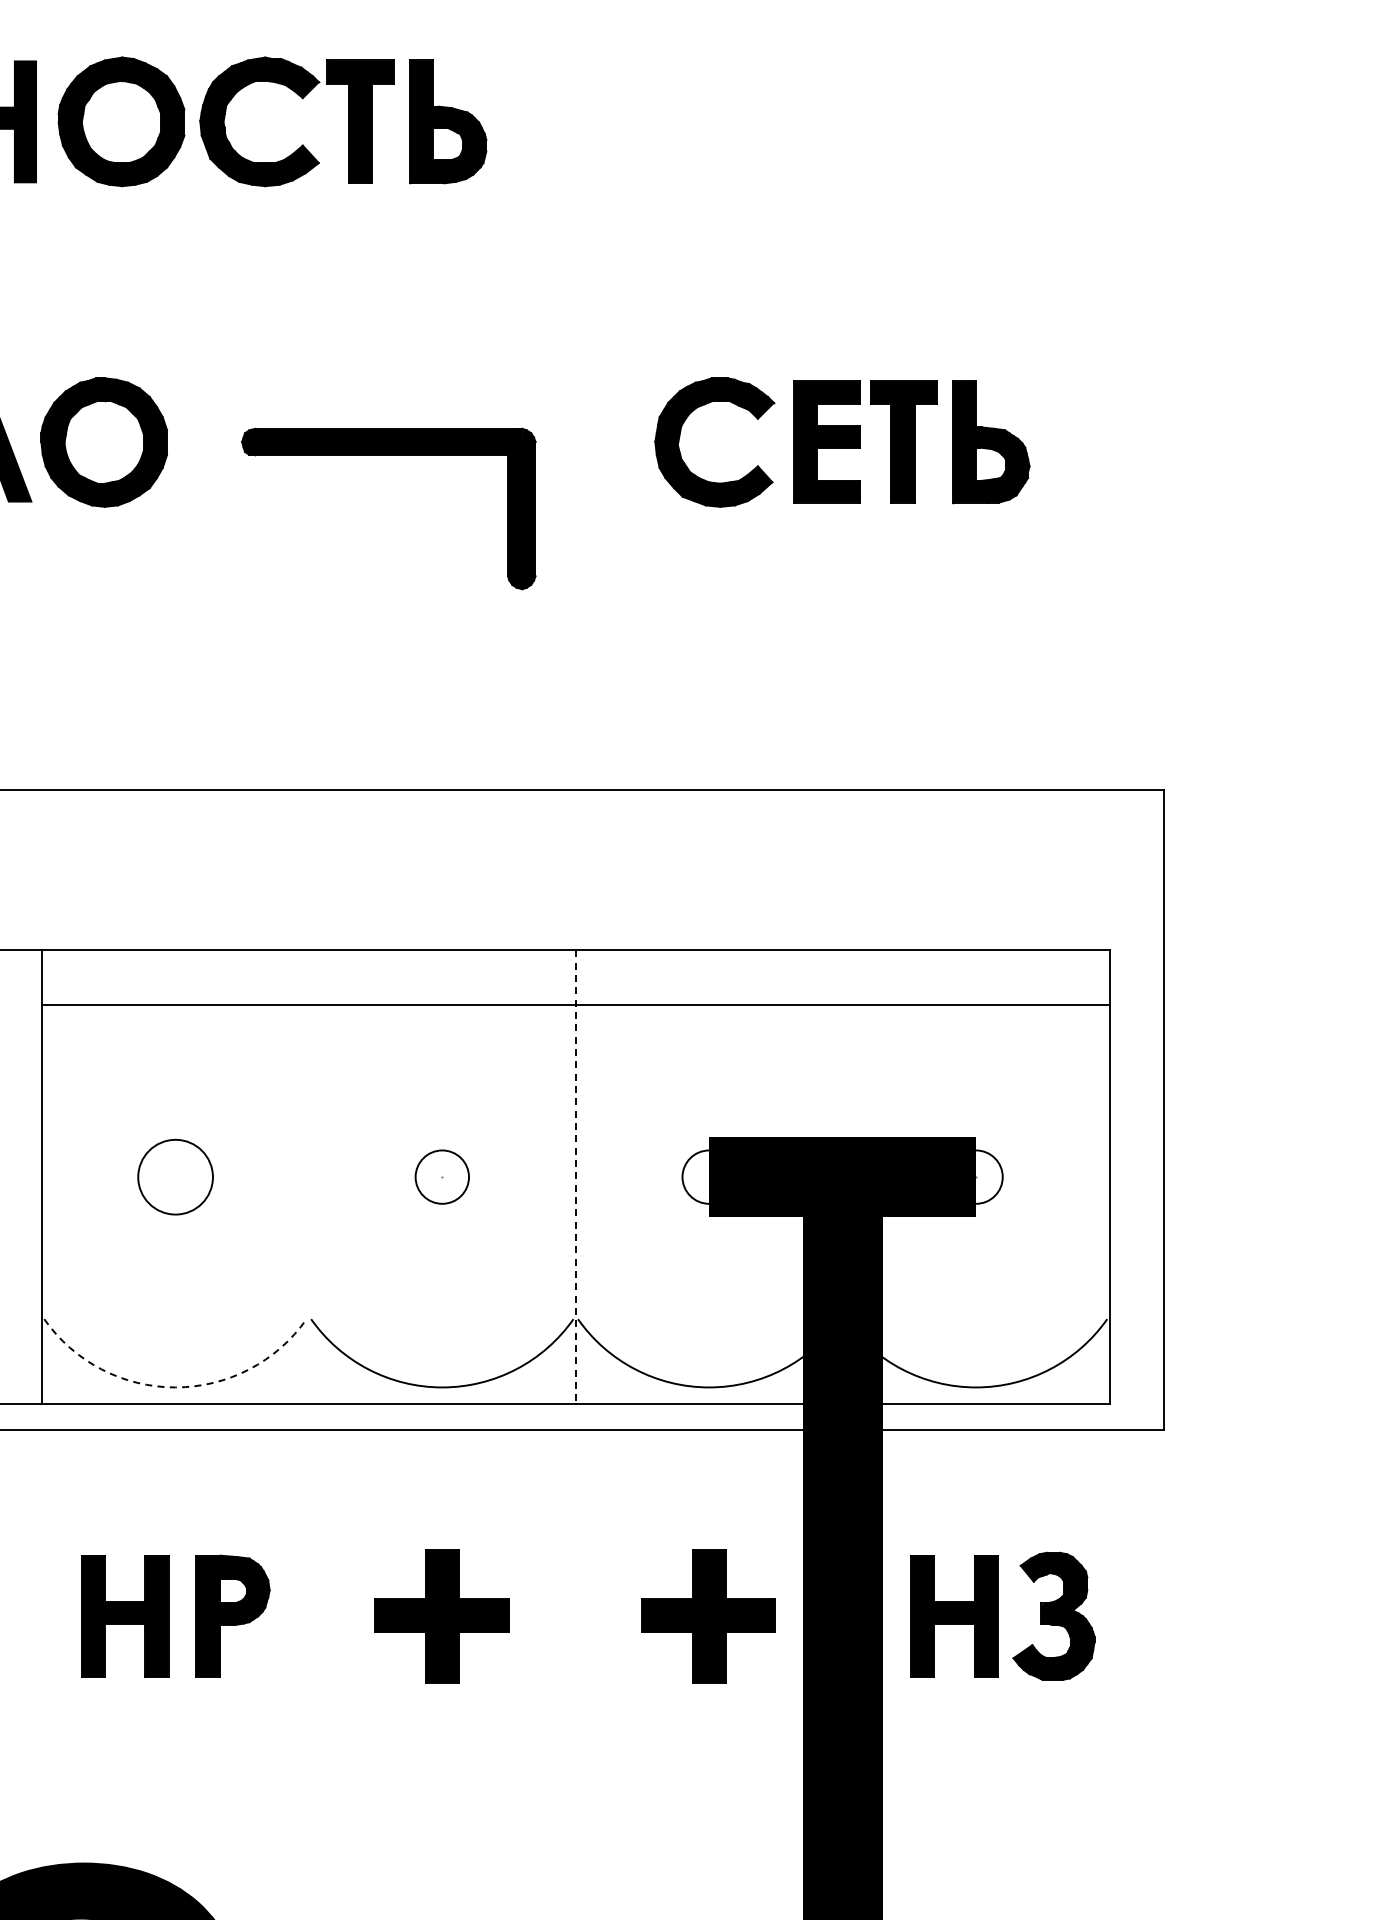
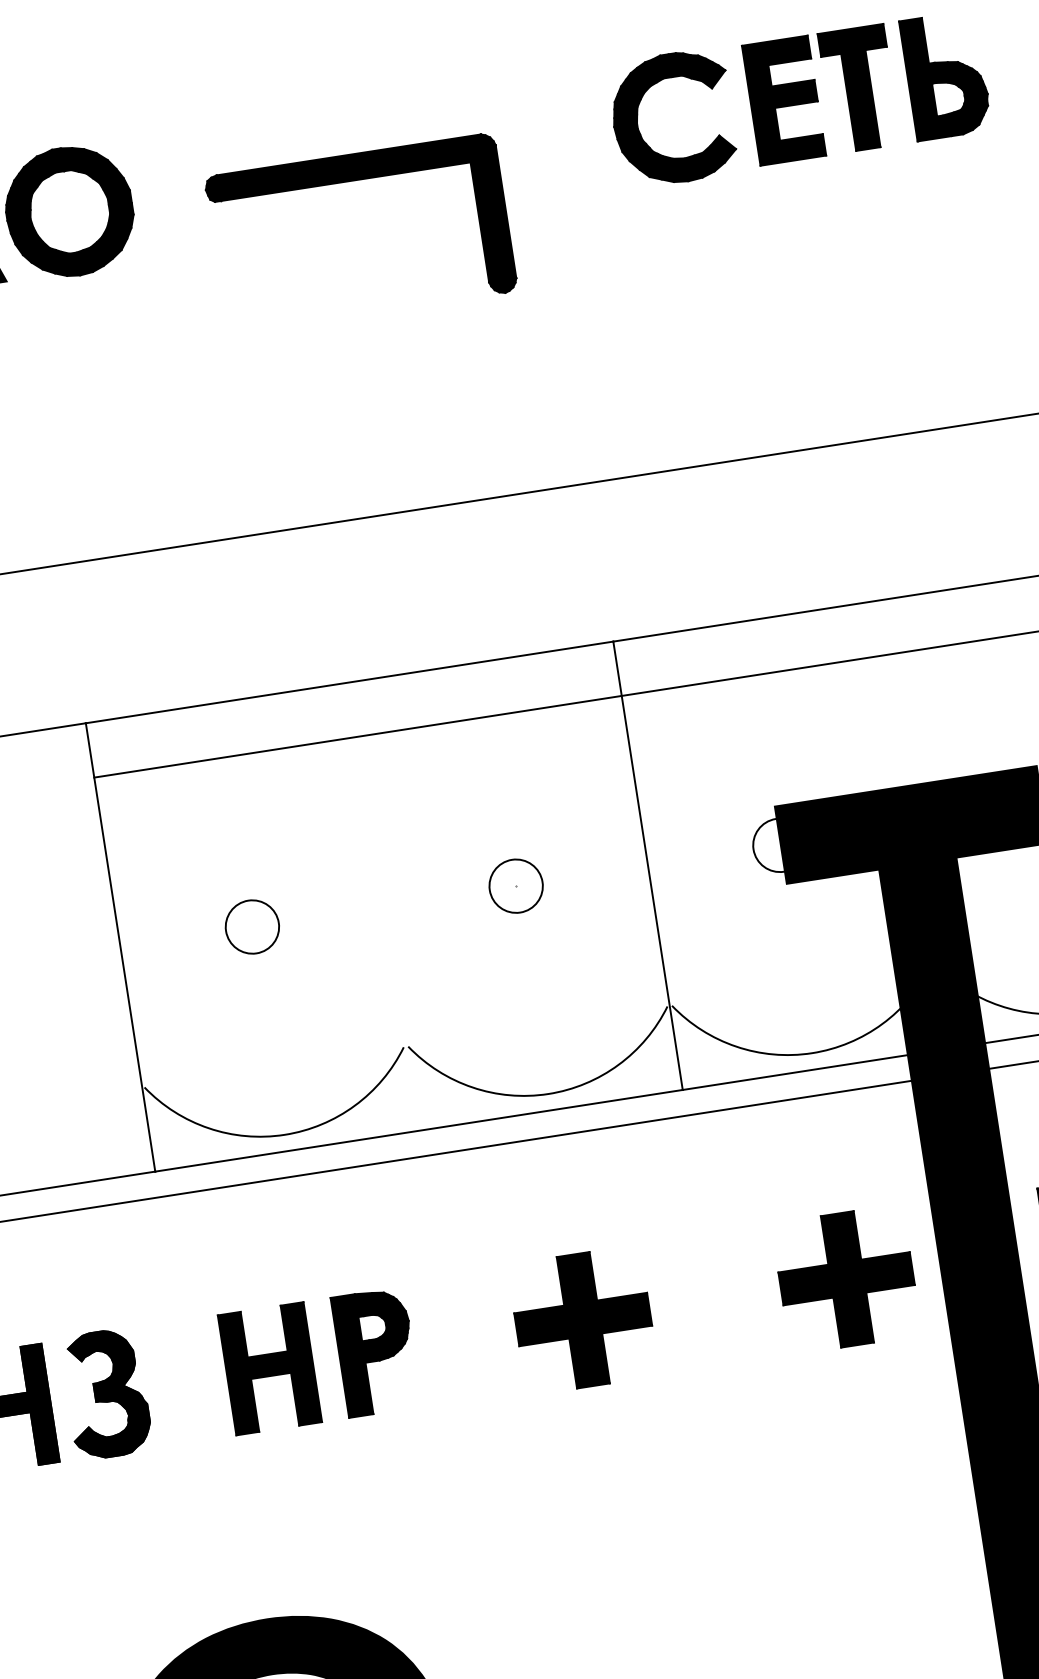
circle: (174, 1176) -> (251, 926), size x0.71
line: (575, 1177) -> (647, 866), dashed -> solid
arc: (175, 1387) -> (284, 1134), dashed -> solid

